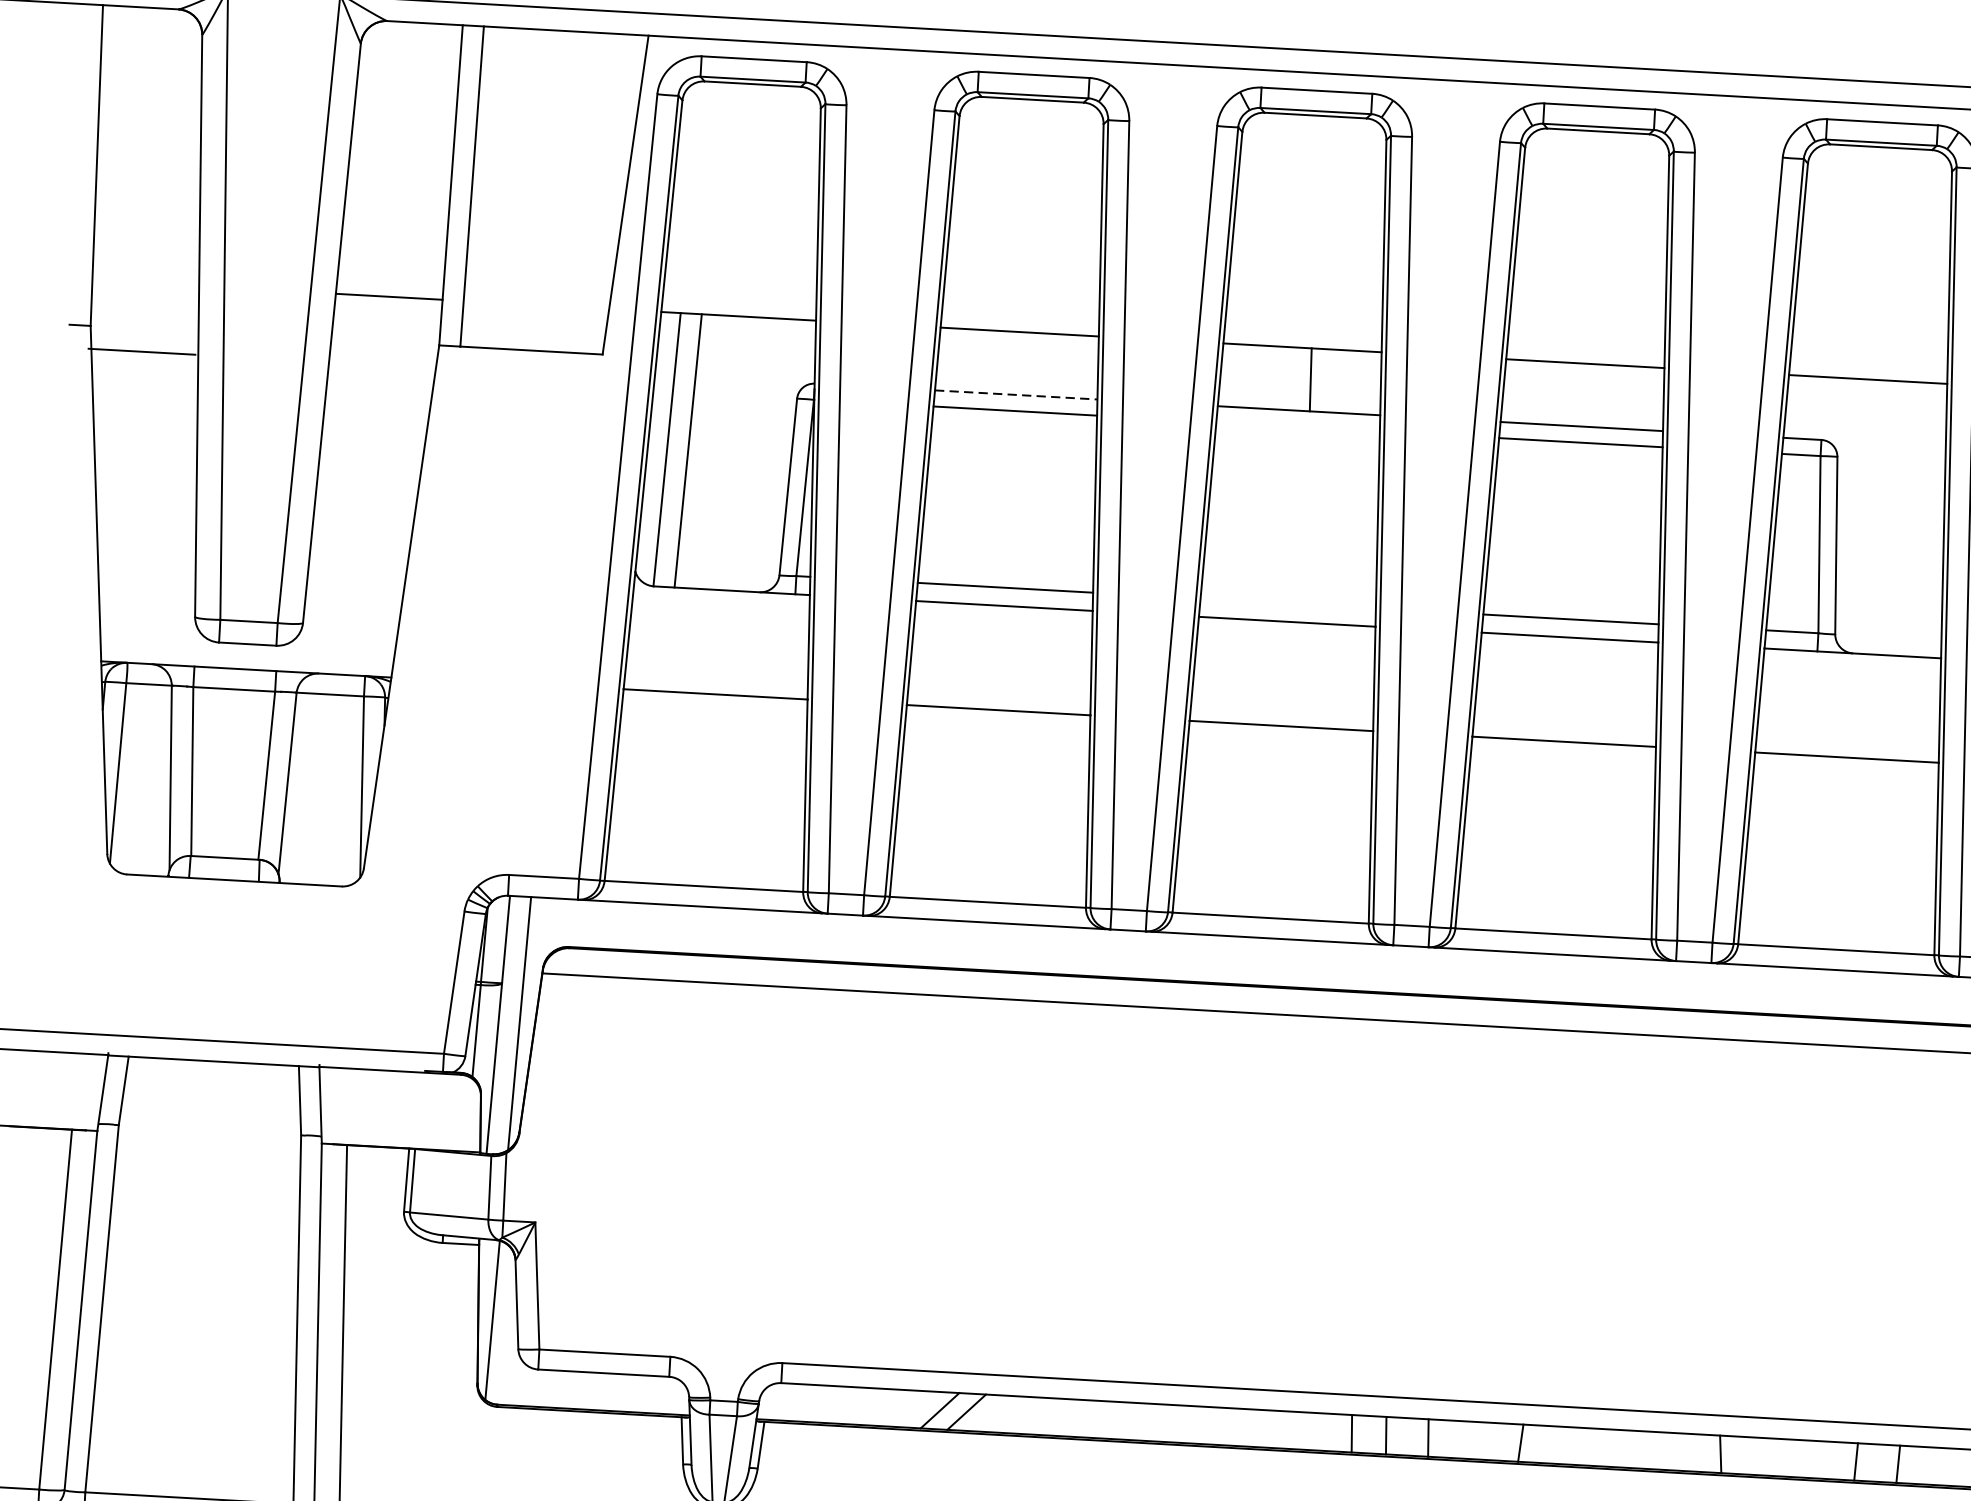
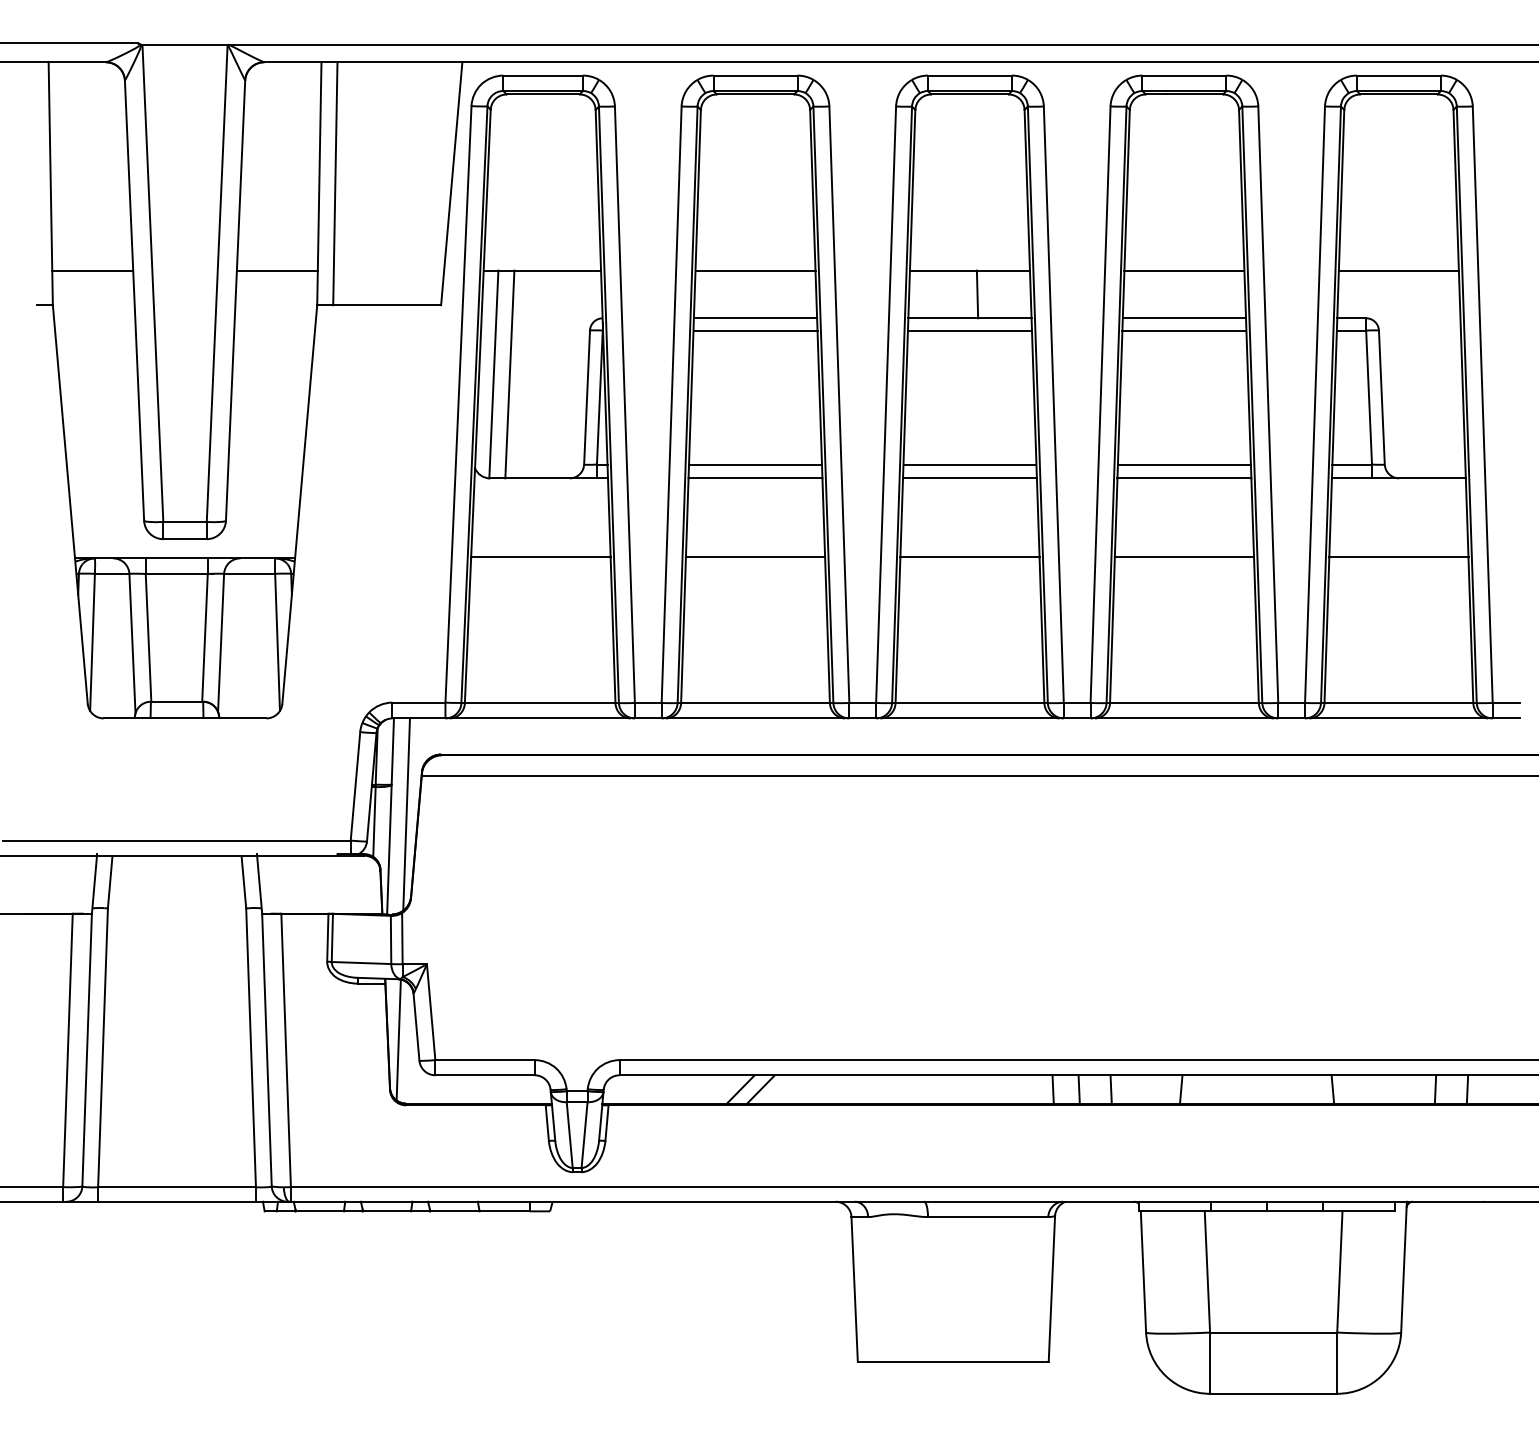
line: (141, 351) -> (92, 270), moved
line: (1016, 395) -> (755, 318), dashed -> solid
line: (1297, 426) -> (969, 330), added
line: (1287, 603) -> (969, 464), added

